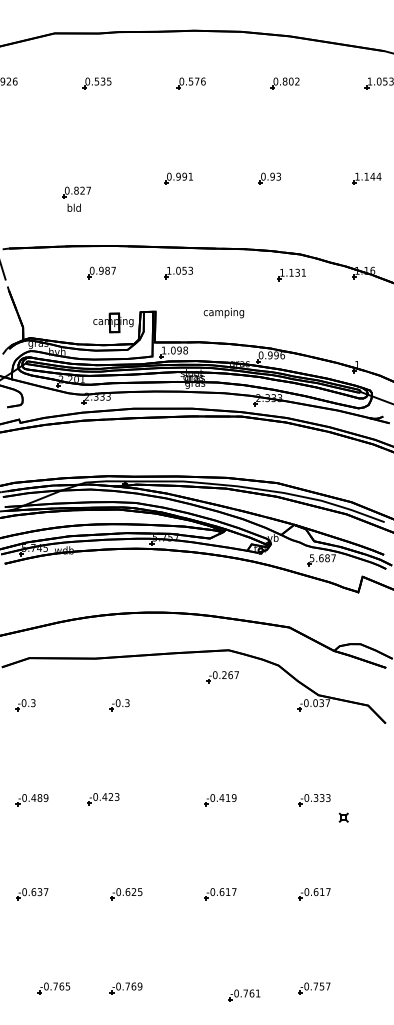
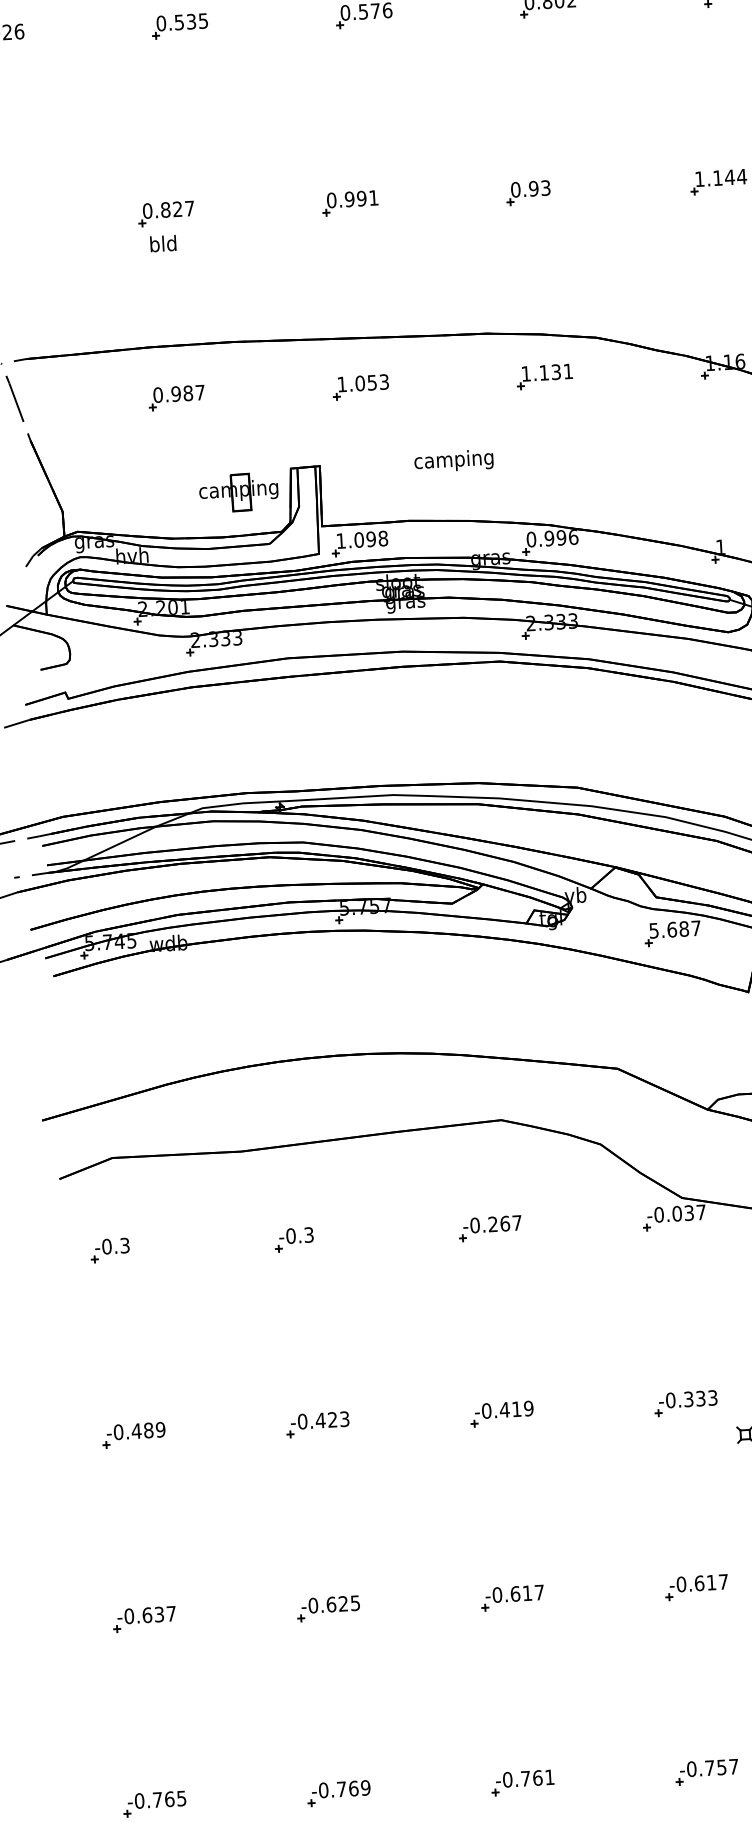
part: (76, 198) -> (166, 225), moved
part: (101, 272) -> (176, 397), moved
part: (291, 274) -> (544, 376), moved
part: (222, 677) -> (489, 1229), moved
part: (103, 799) -> (318, 1425), moved
part: (53, 988) -> (153, 1804), moved
part: (243, 995) -> (521, 1782), moved

